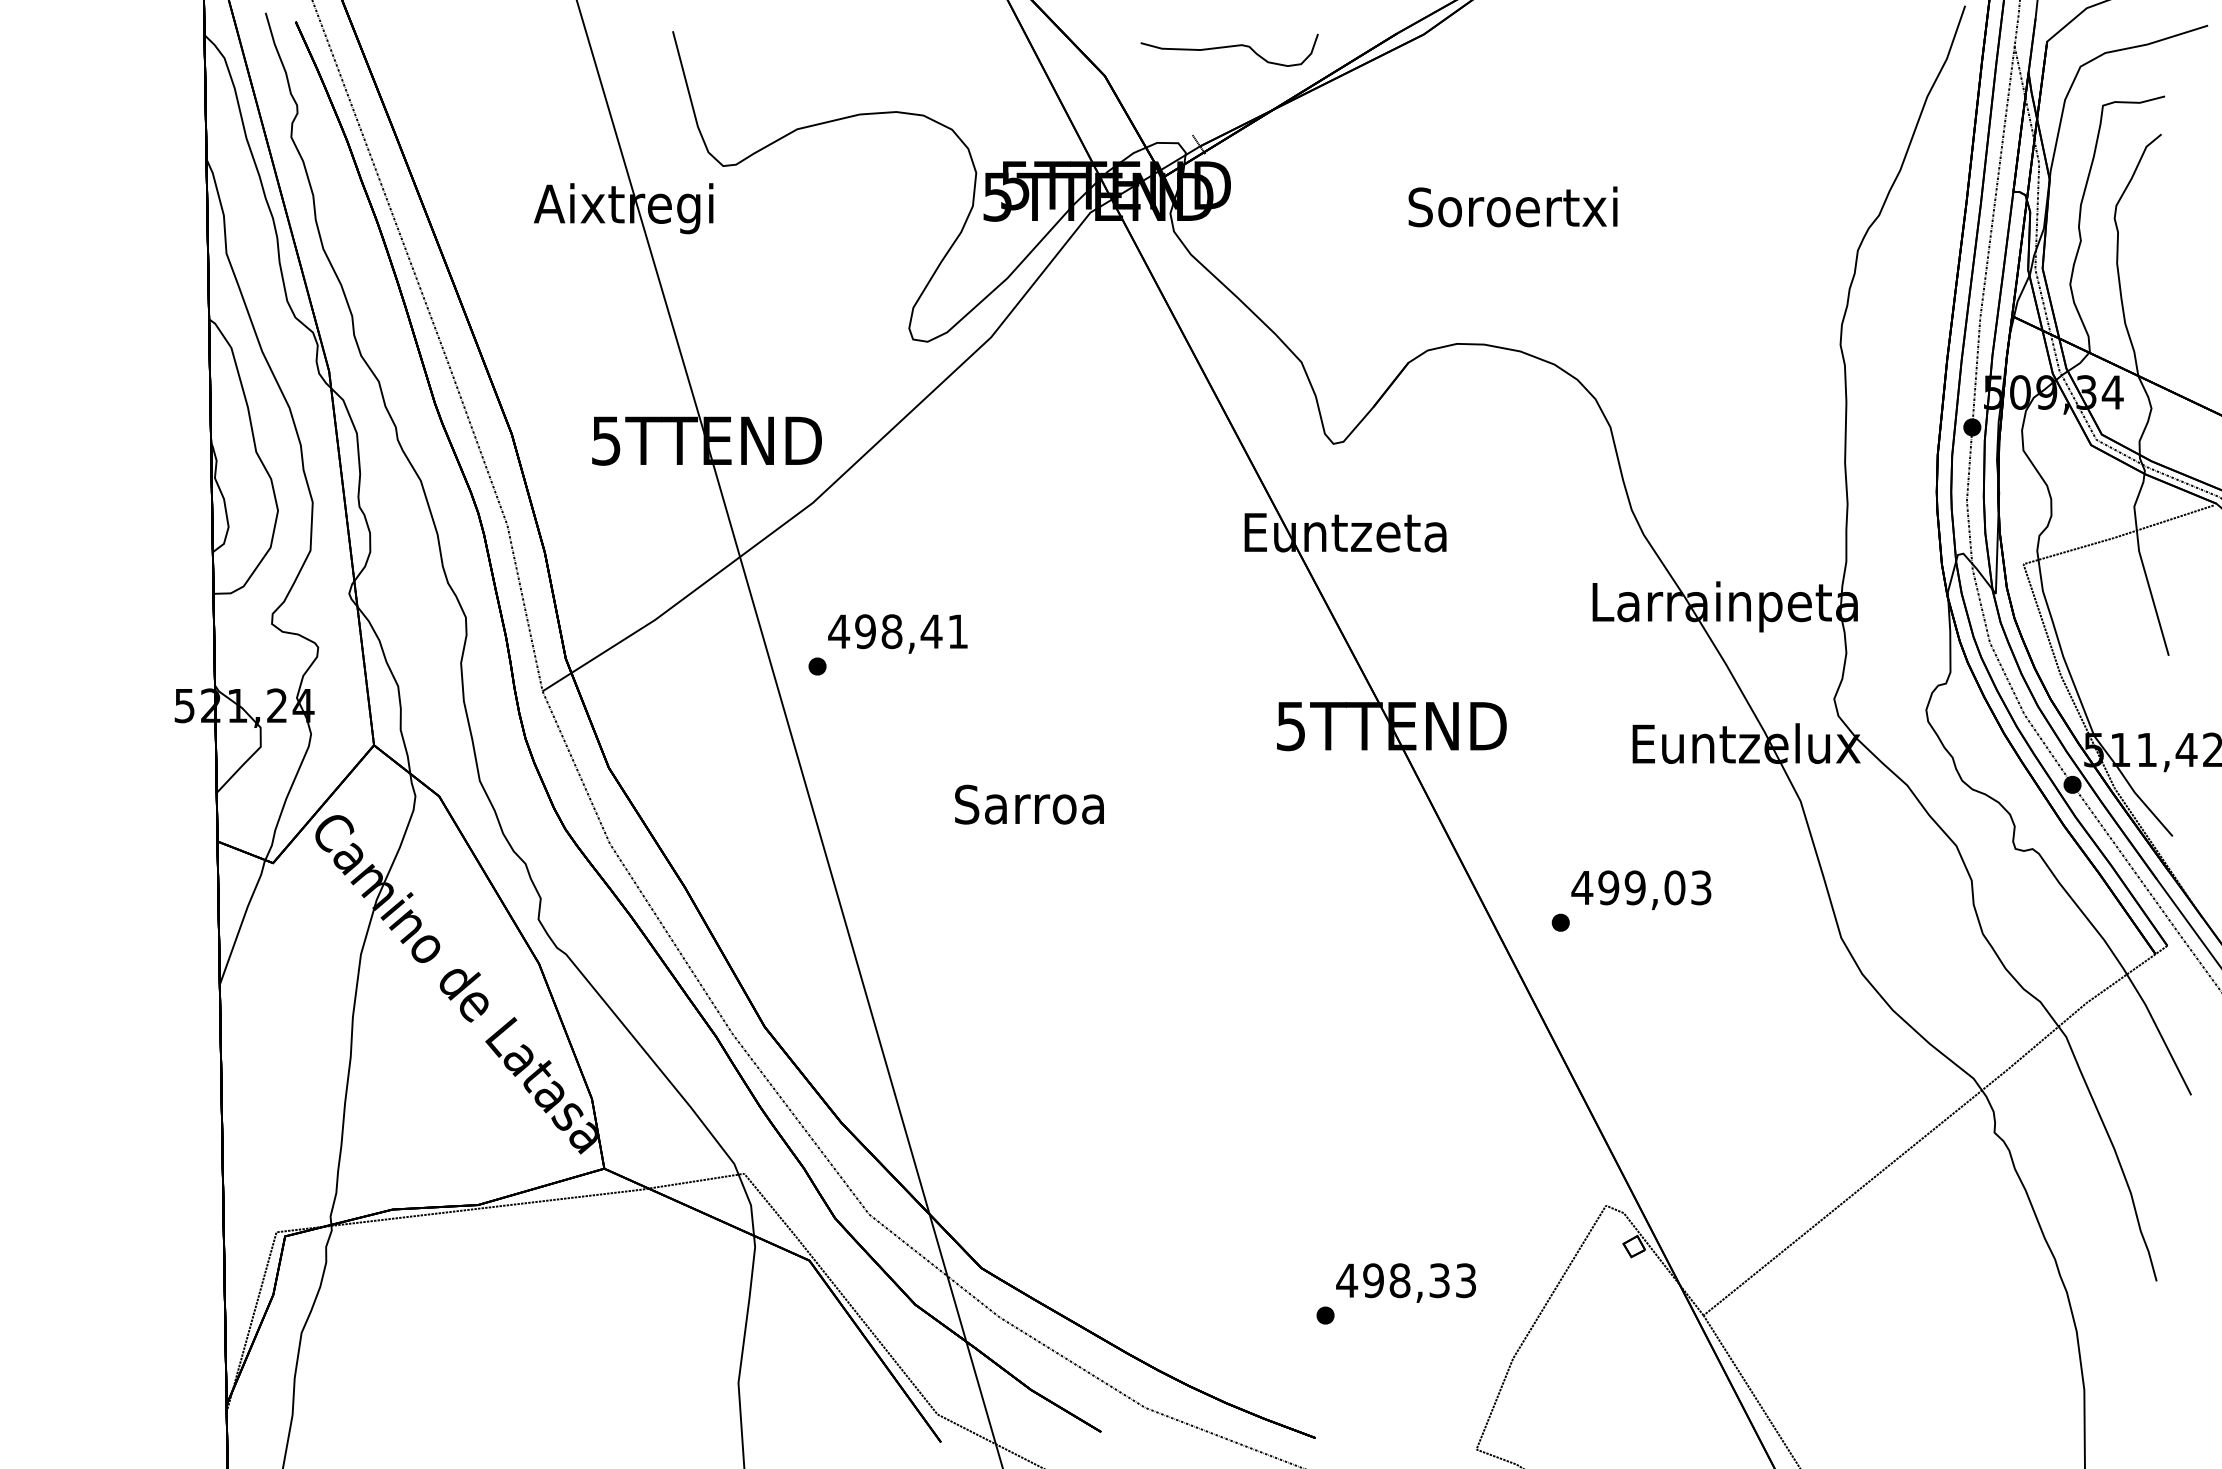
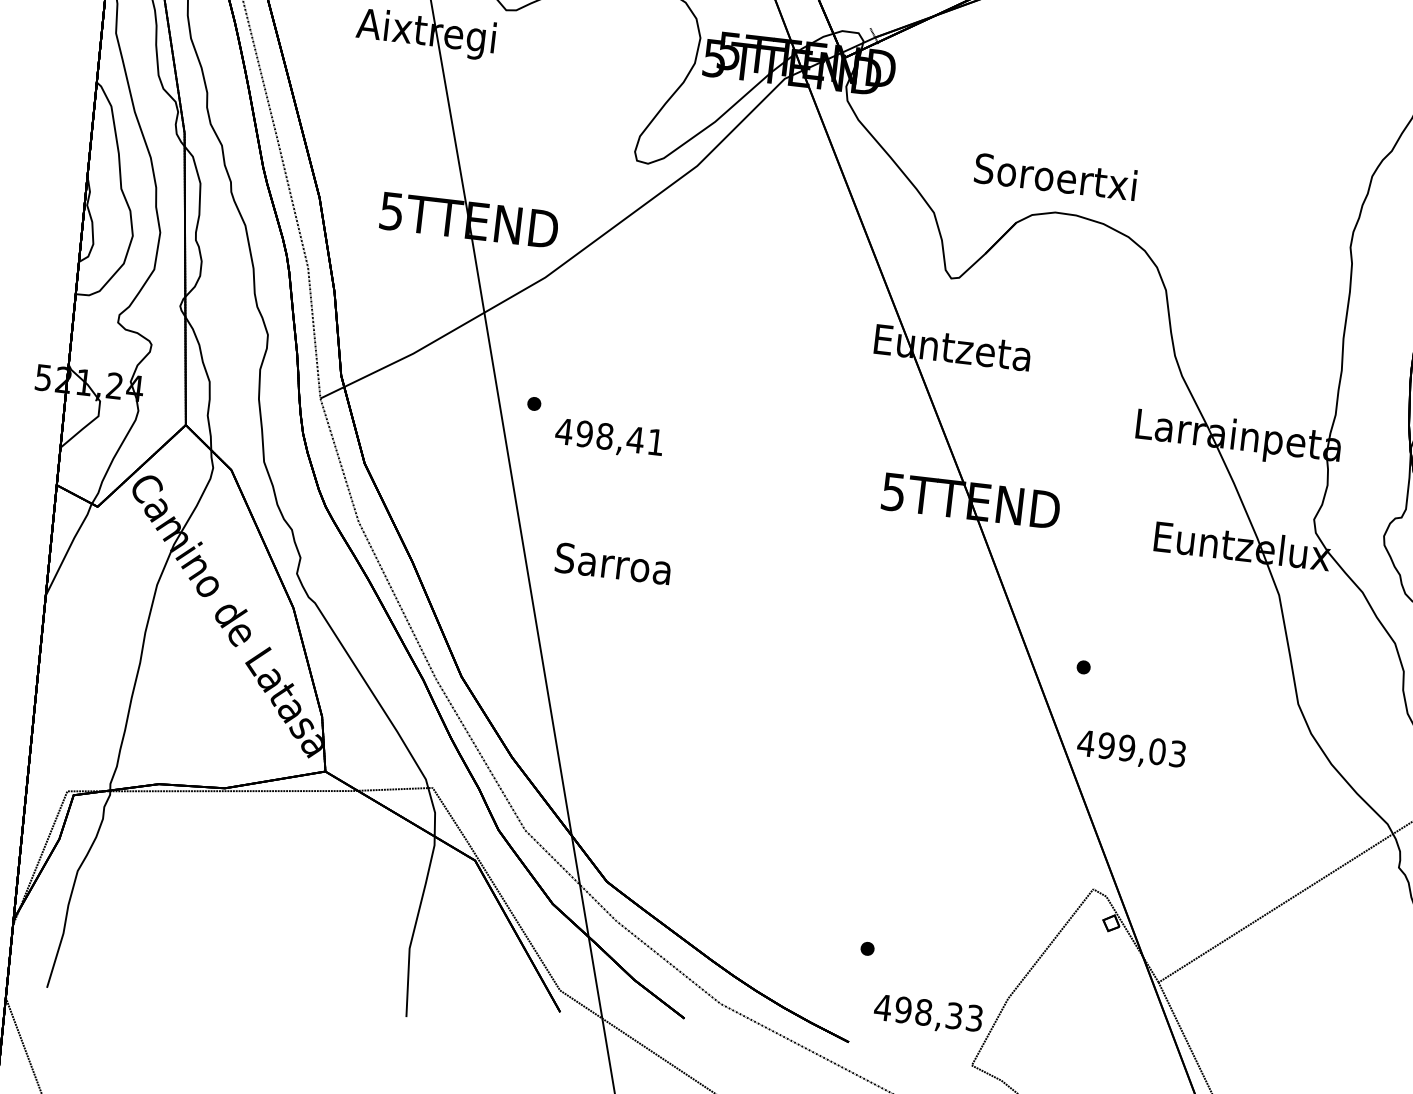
text: (1512, 206) -> (1055, 176), moved
text: (897, 633) -> (609, 438), moved
text: (1029, 804) -> (613, 563), moved
text: (1641, 889) -> (1131, 750), moved
text: (1405, 1282) -> (927, 1014), moved

